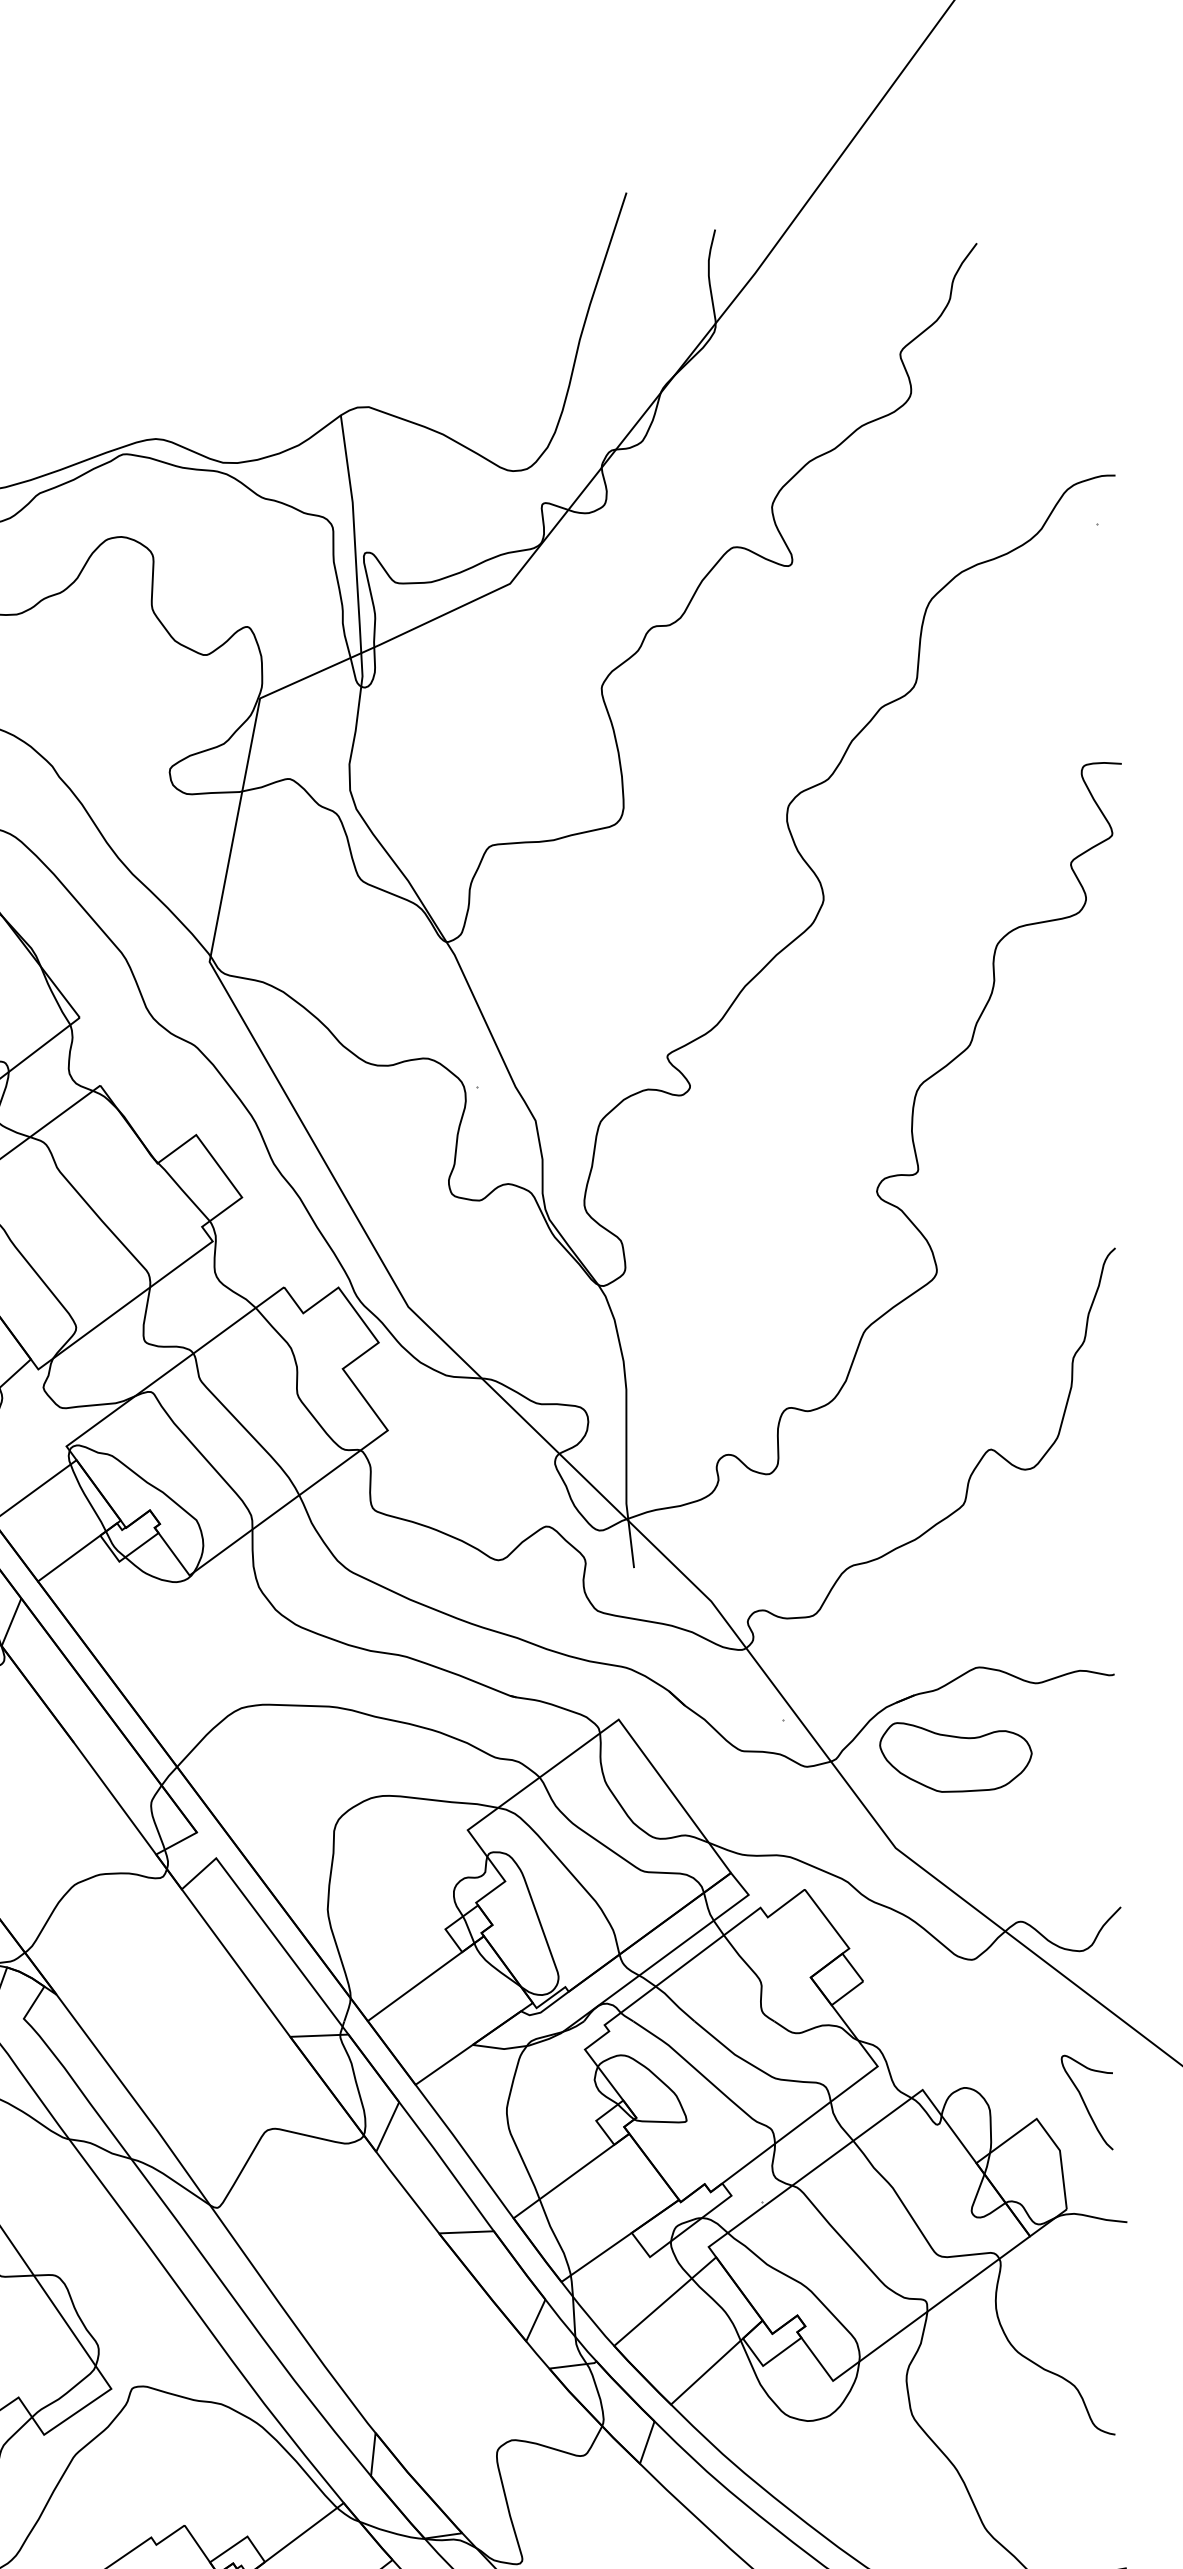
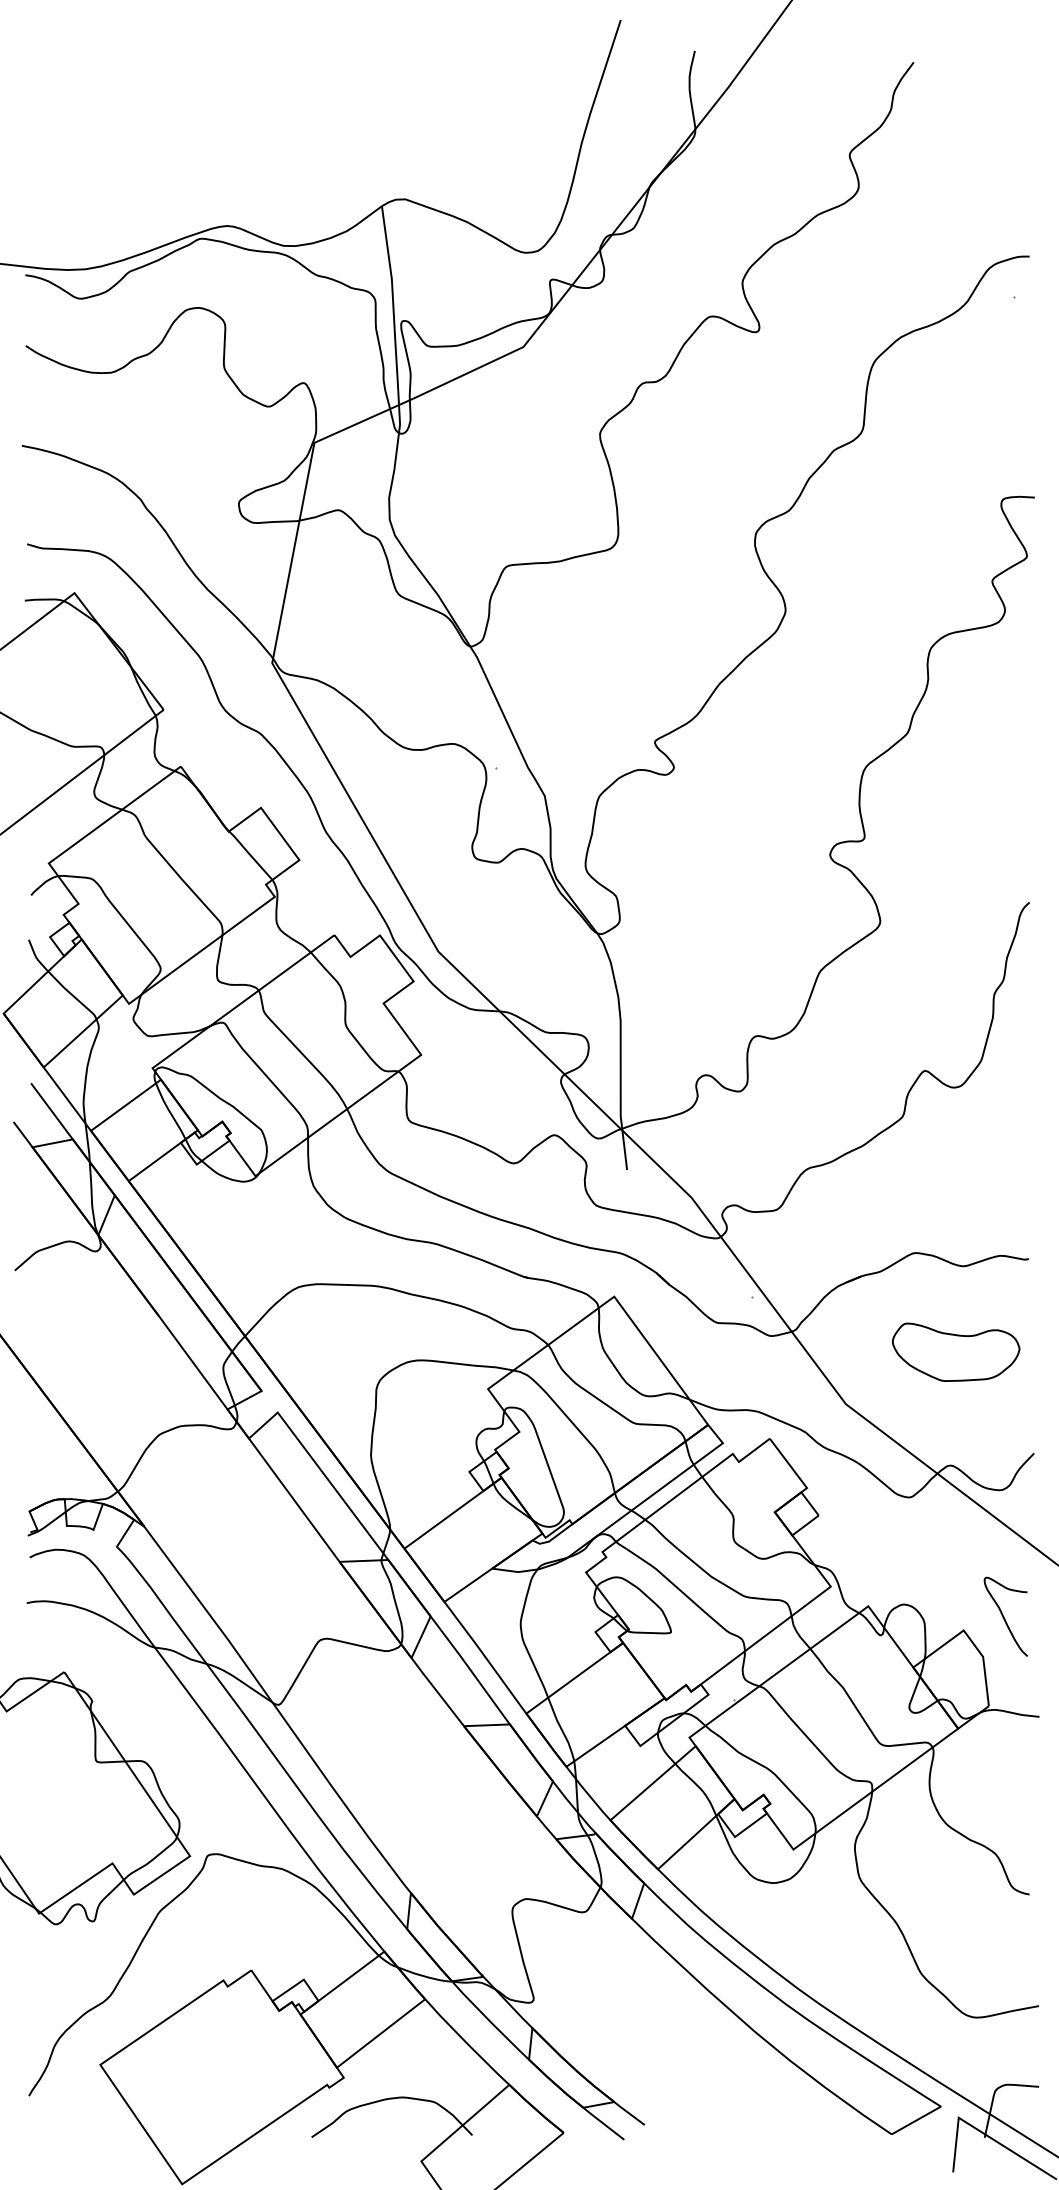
part: (955, 1756) -> (955, 1351), moved

